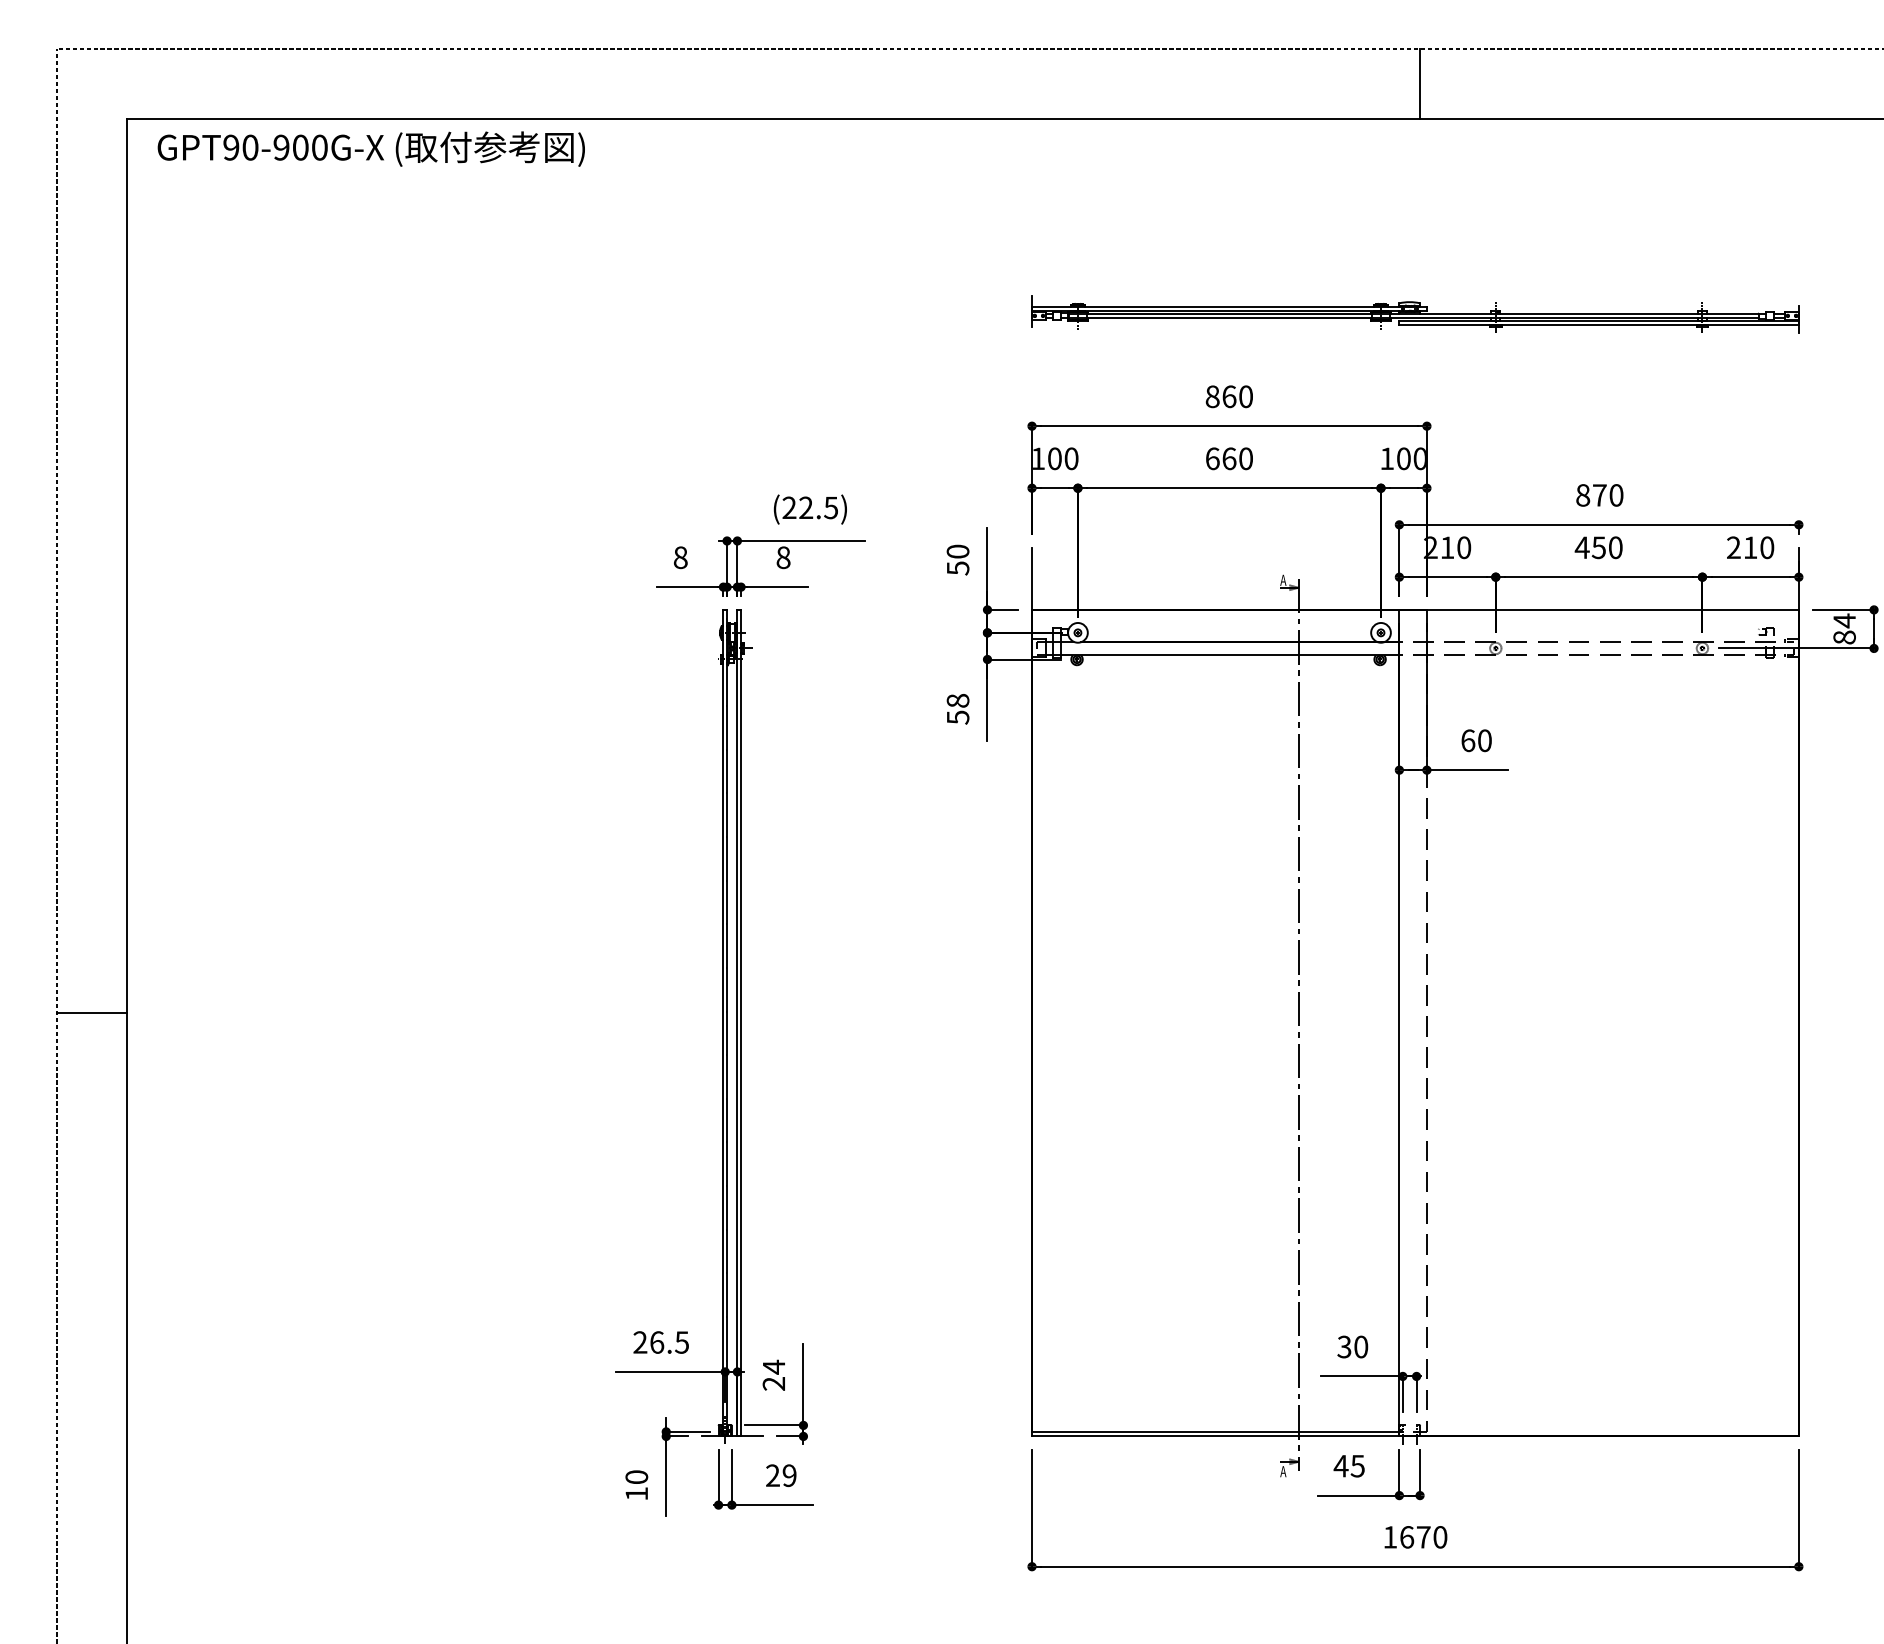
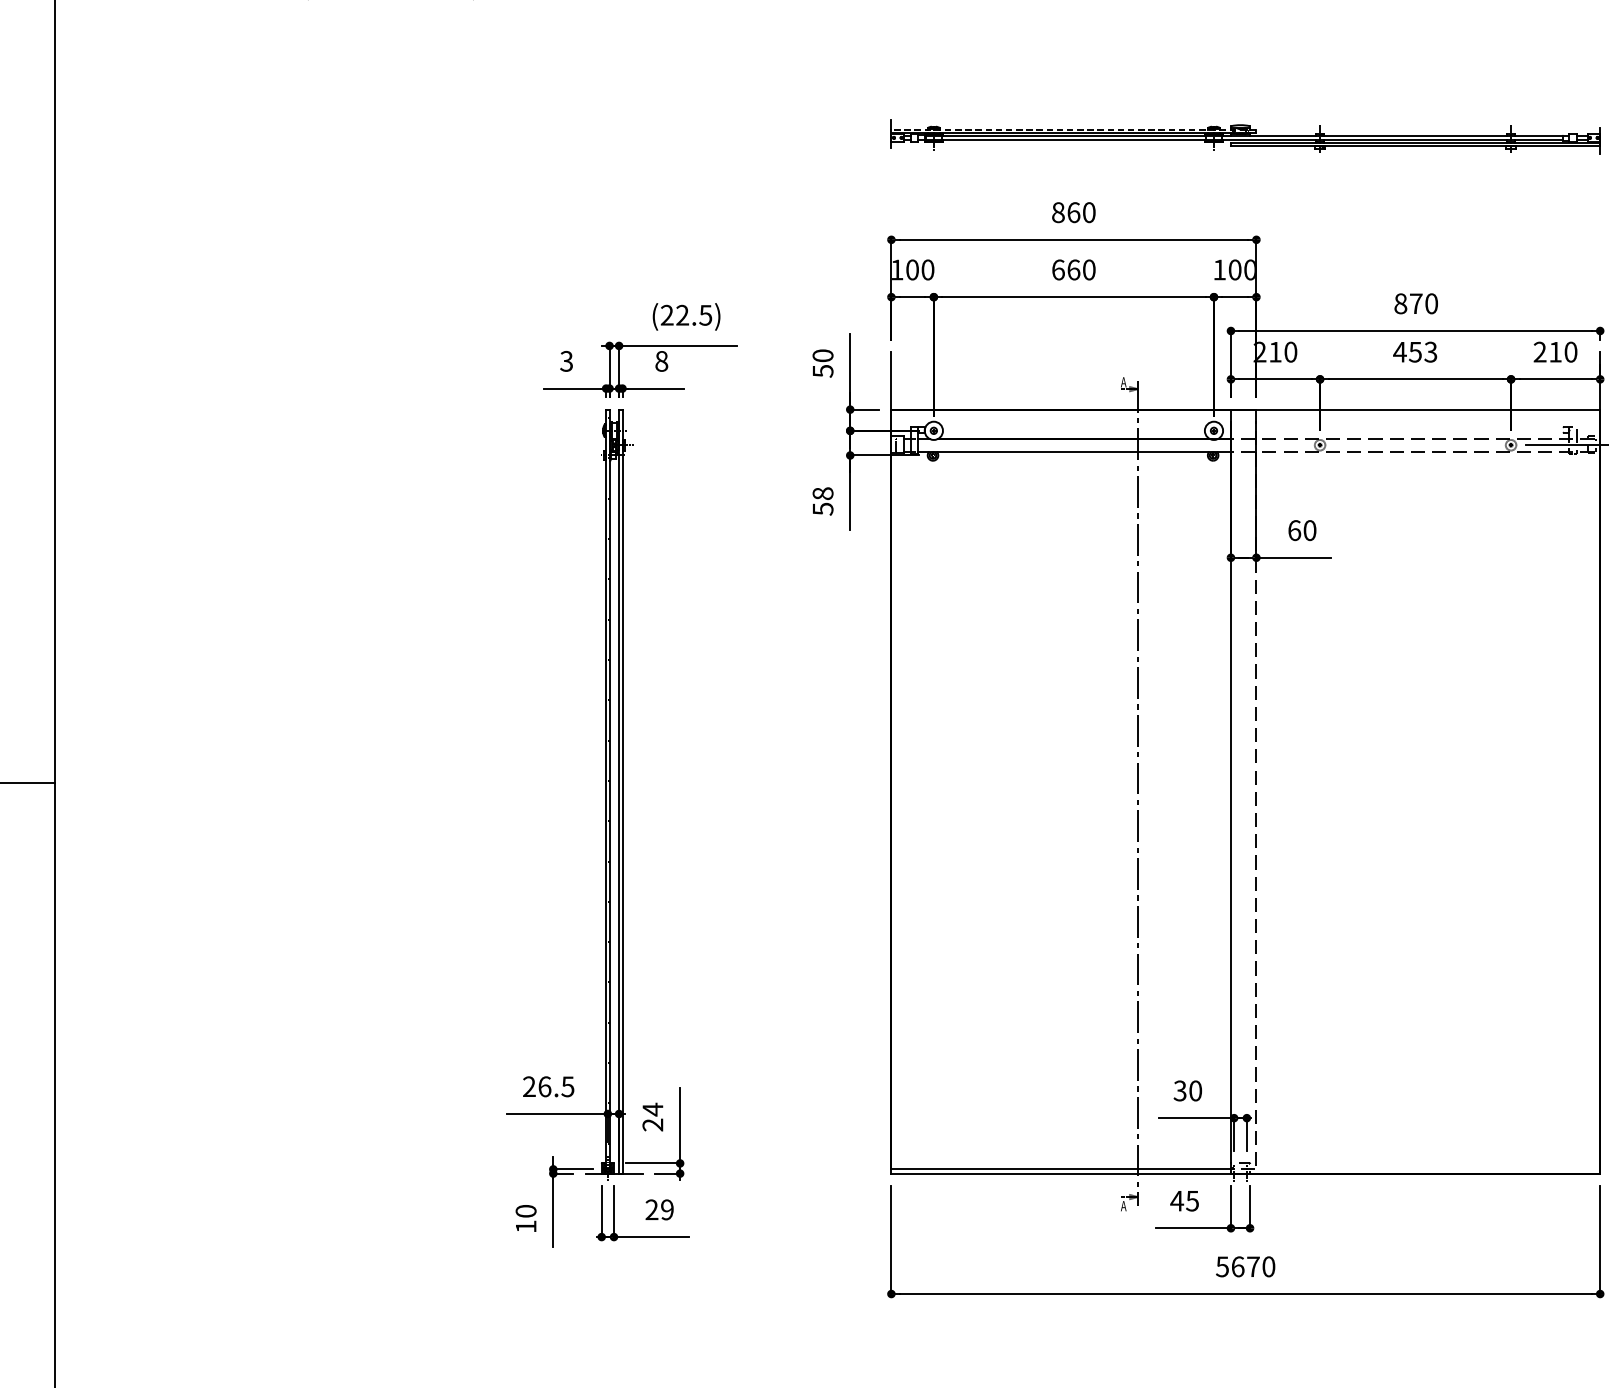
line: (1228, 306) -> (1073, 129), solid -> dashed
text: (1615, 547) -> (1430, 351), 450 -> 453
text: (680, 557) -> (566, 361), 8 -> 3
text: (1390, 1537) -> (1222, 1267), 1670 -> 5670

